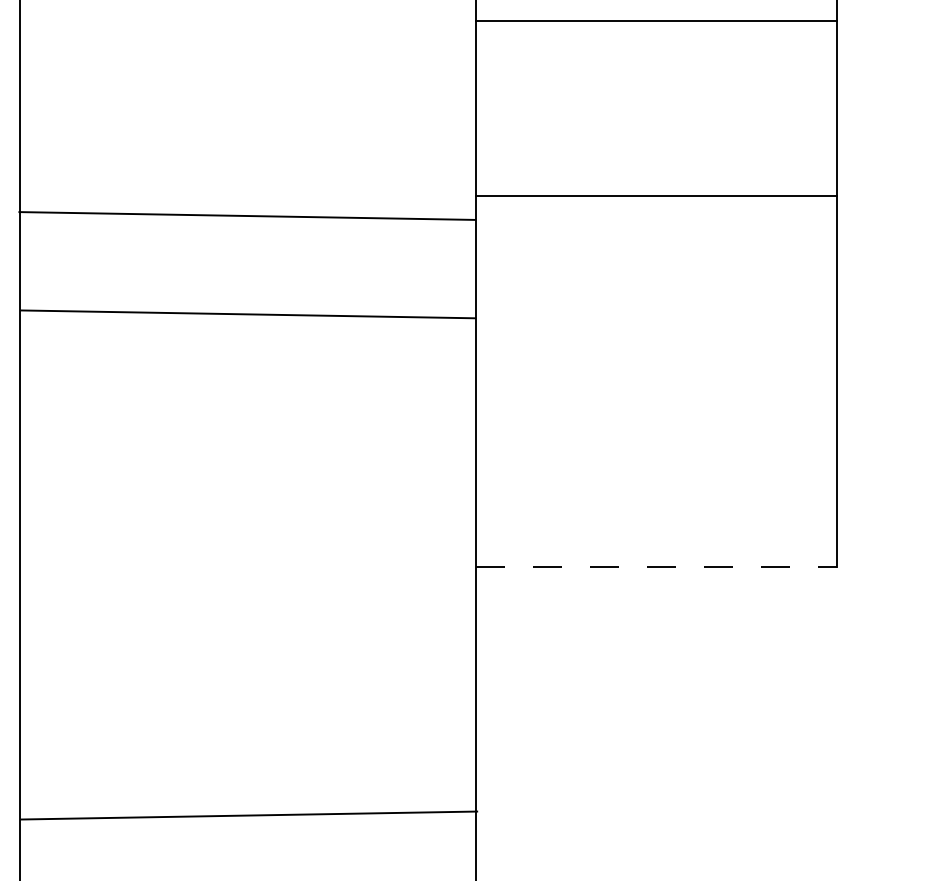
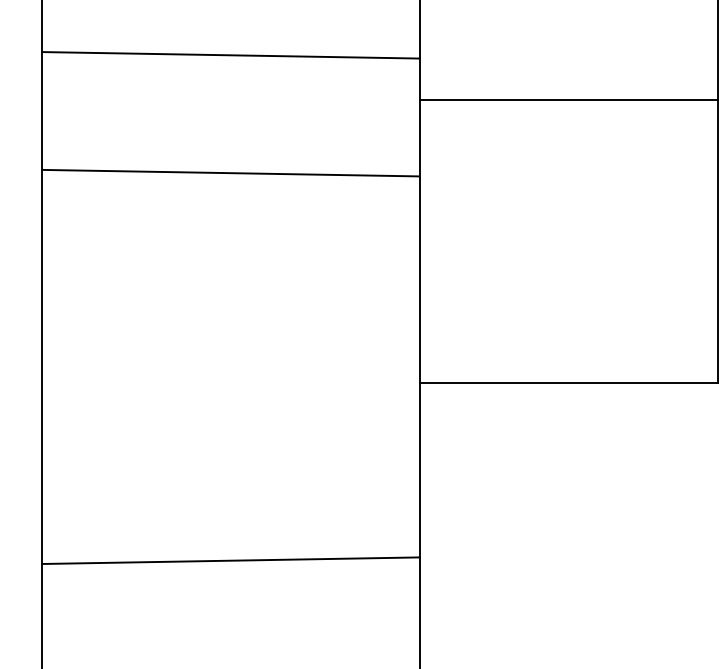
line: (656, 195) -> (568, 99), moved
line: (247, 215) -> (231, 54), moved
line: (657, 567) -> (569, 382), dashed -> solid
line: (249, 815) -> (231, 560), moved

